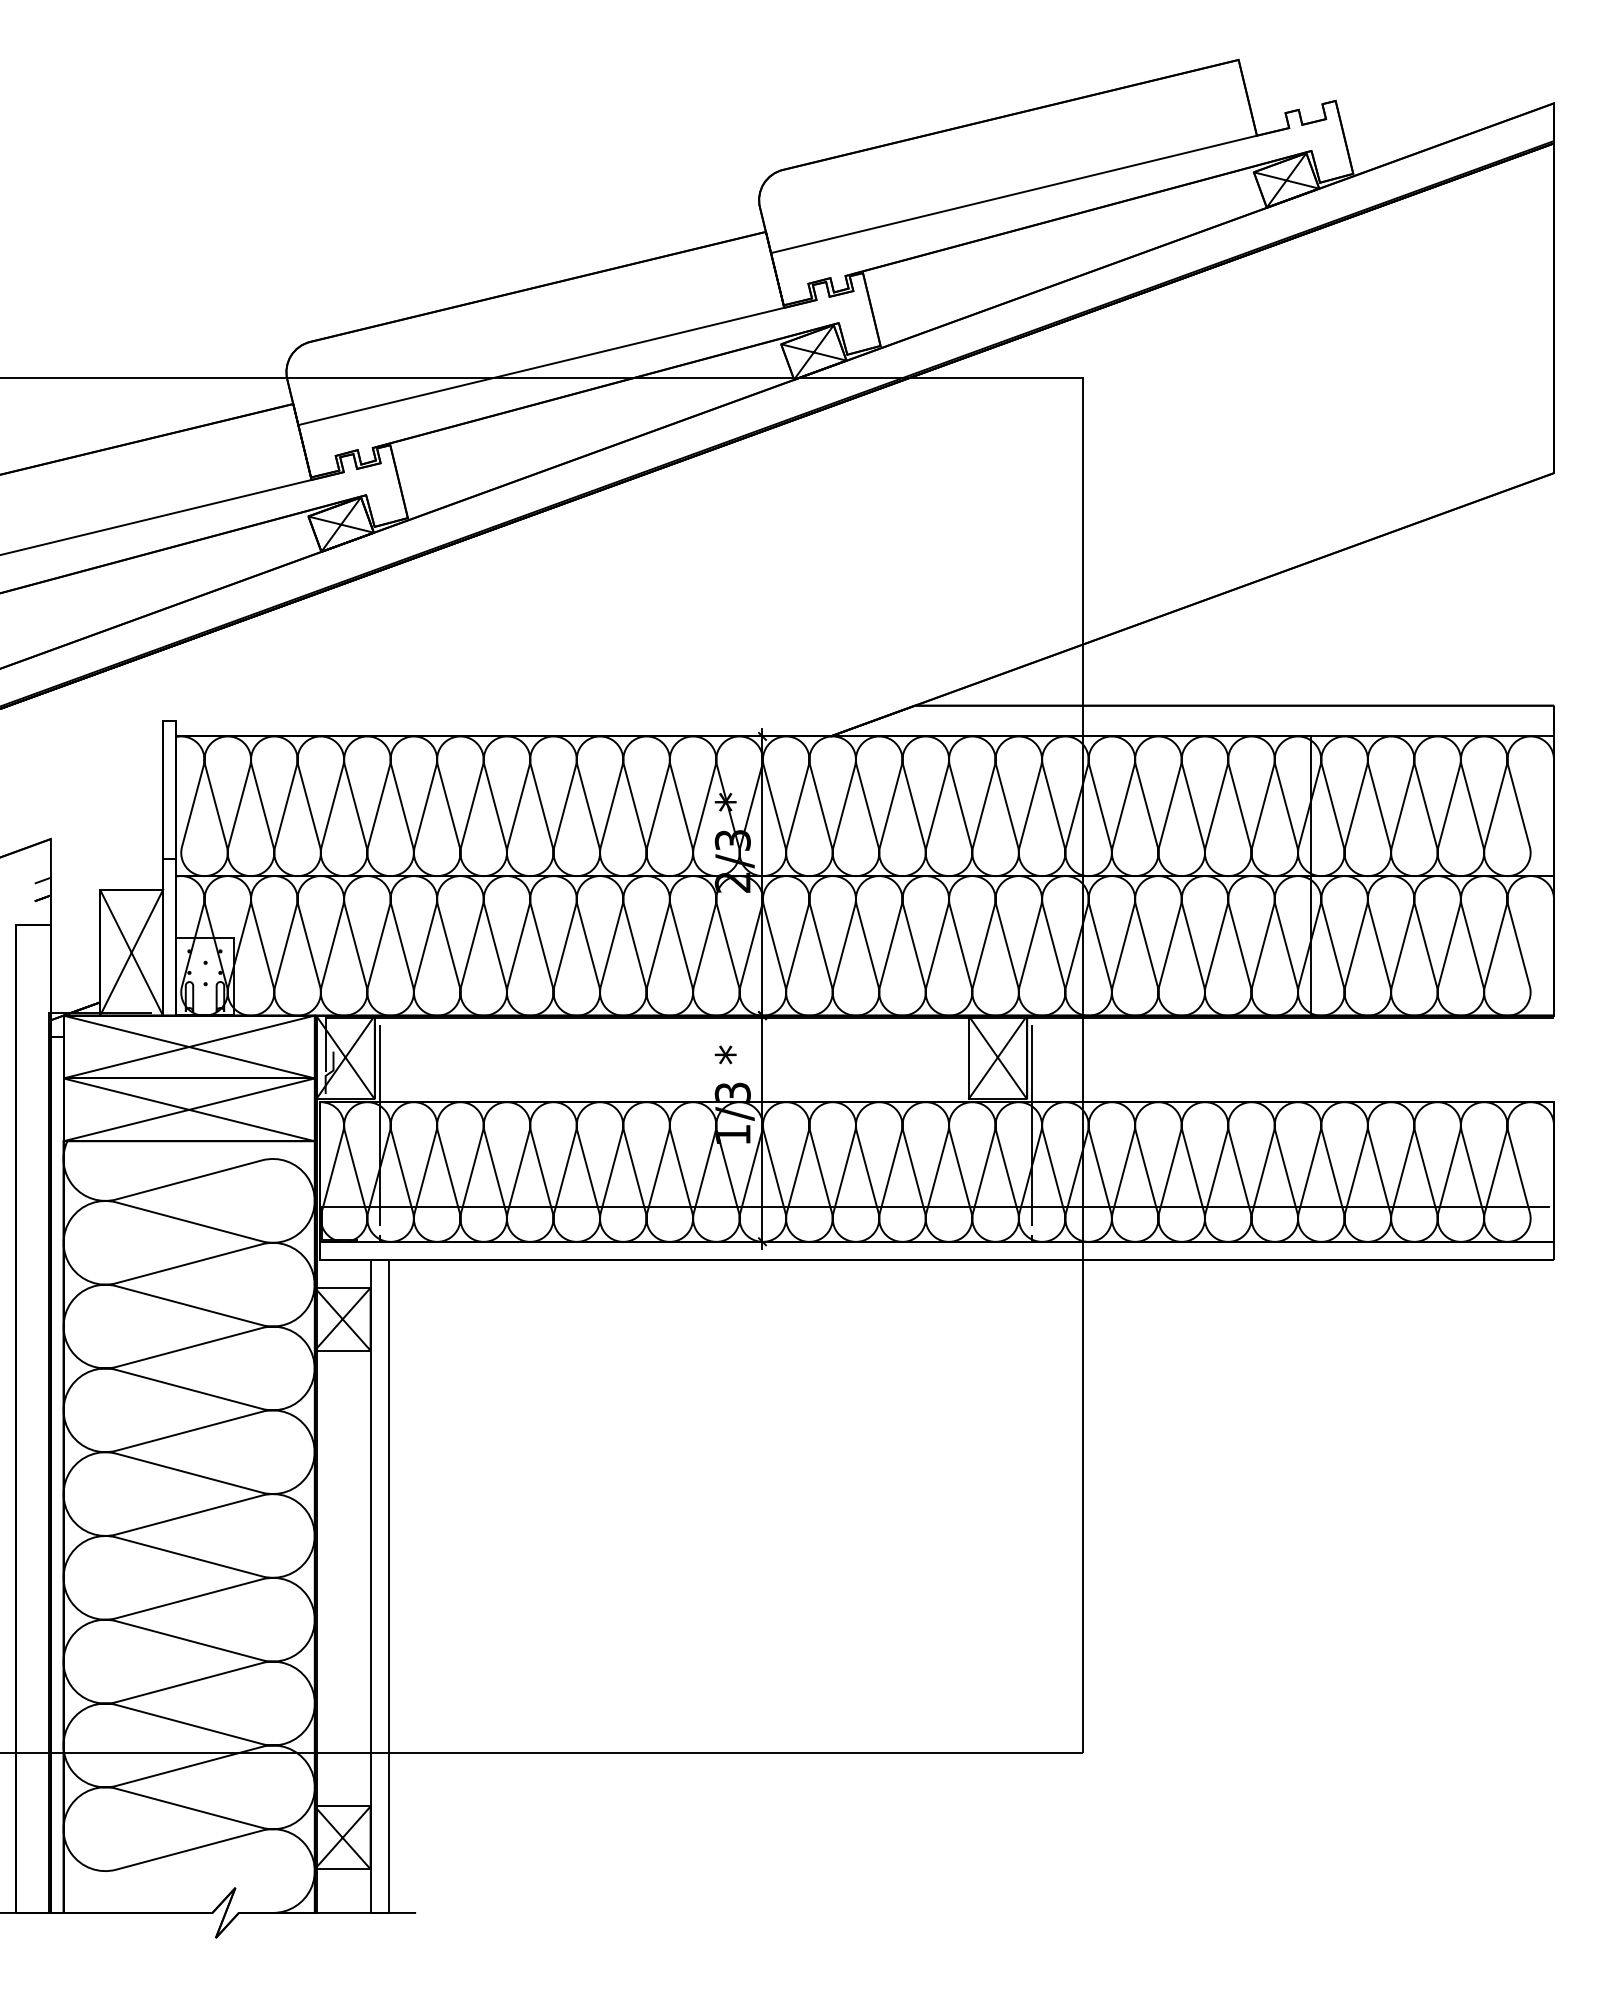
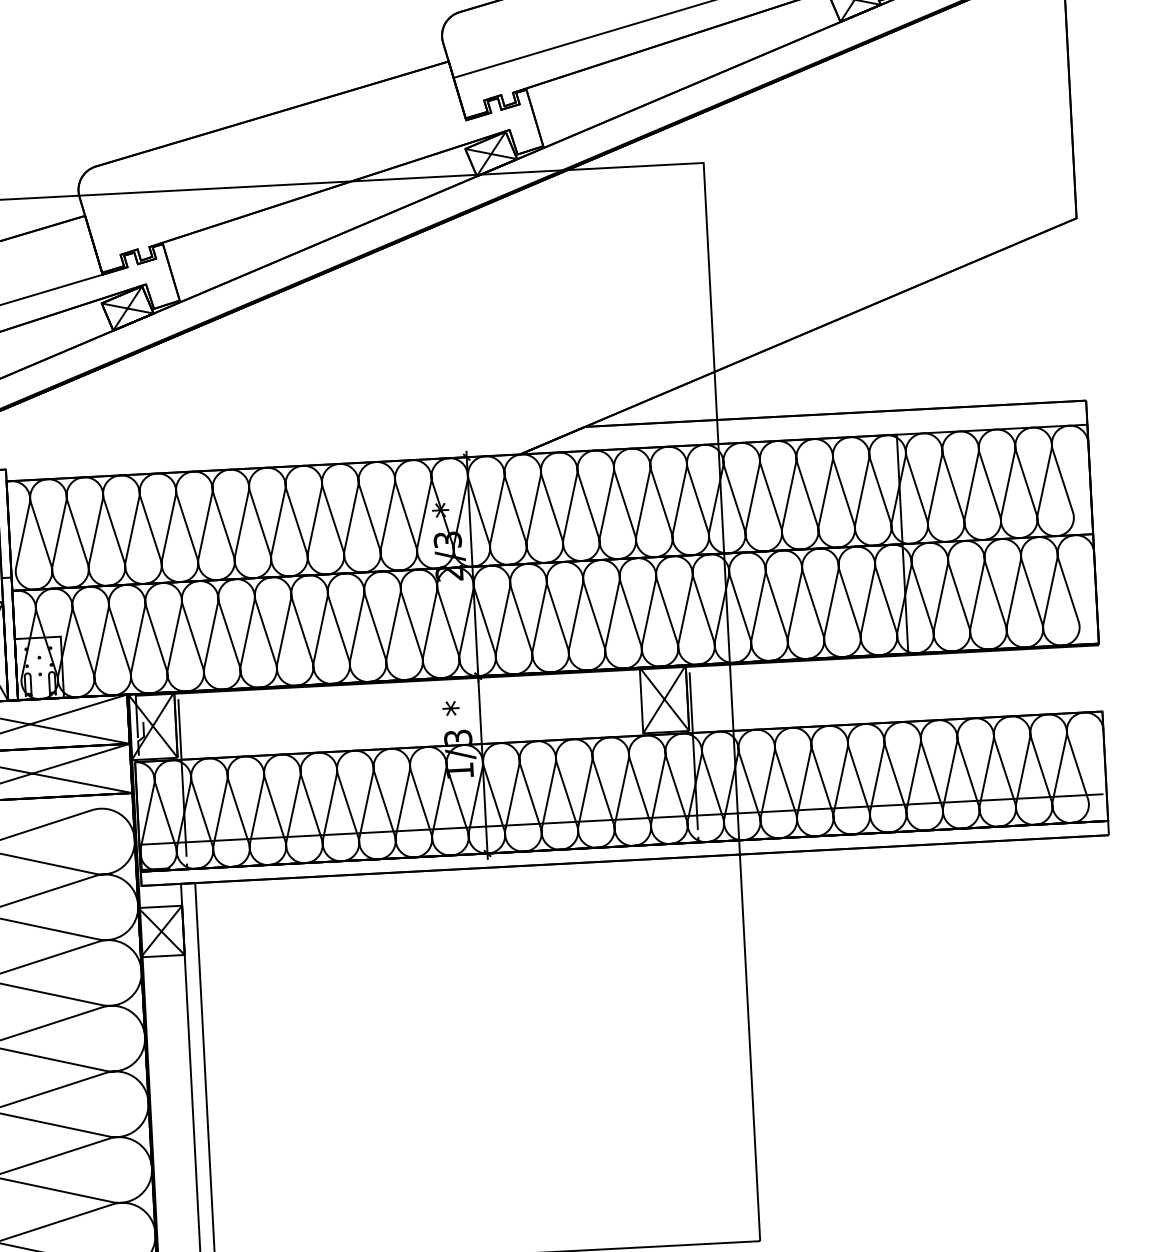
line: (541, 366) -> (278, 176), removed

